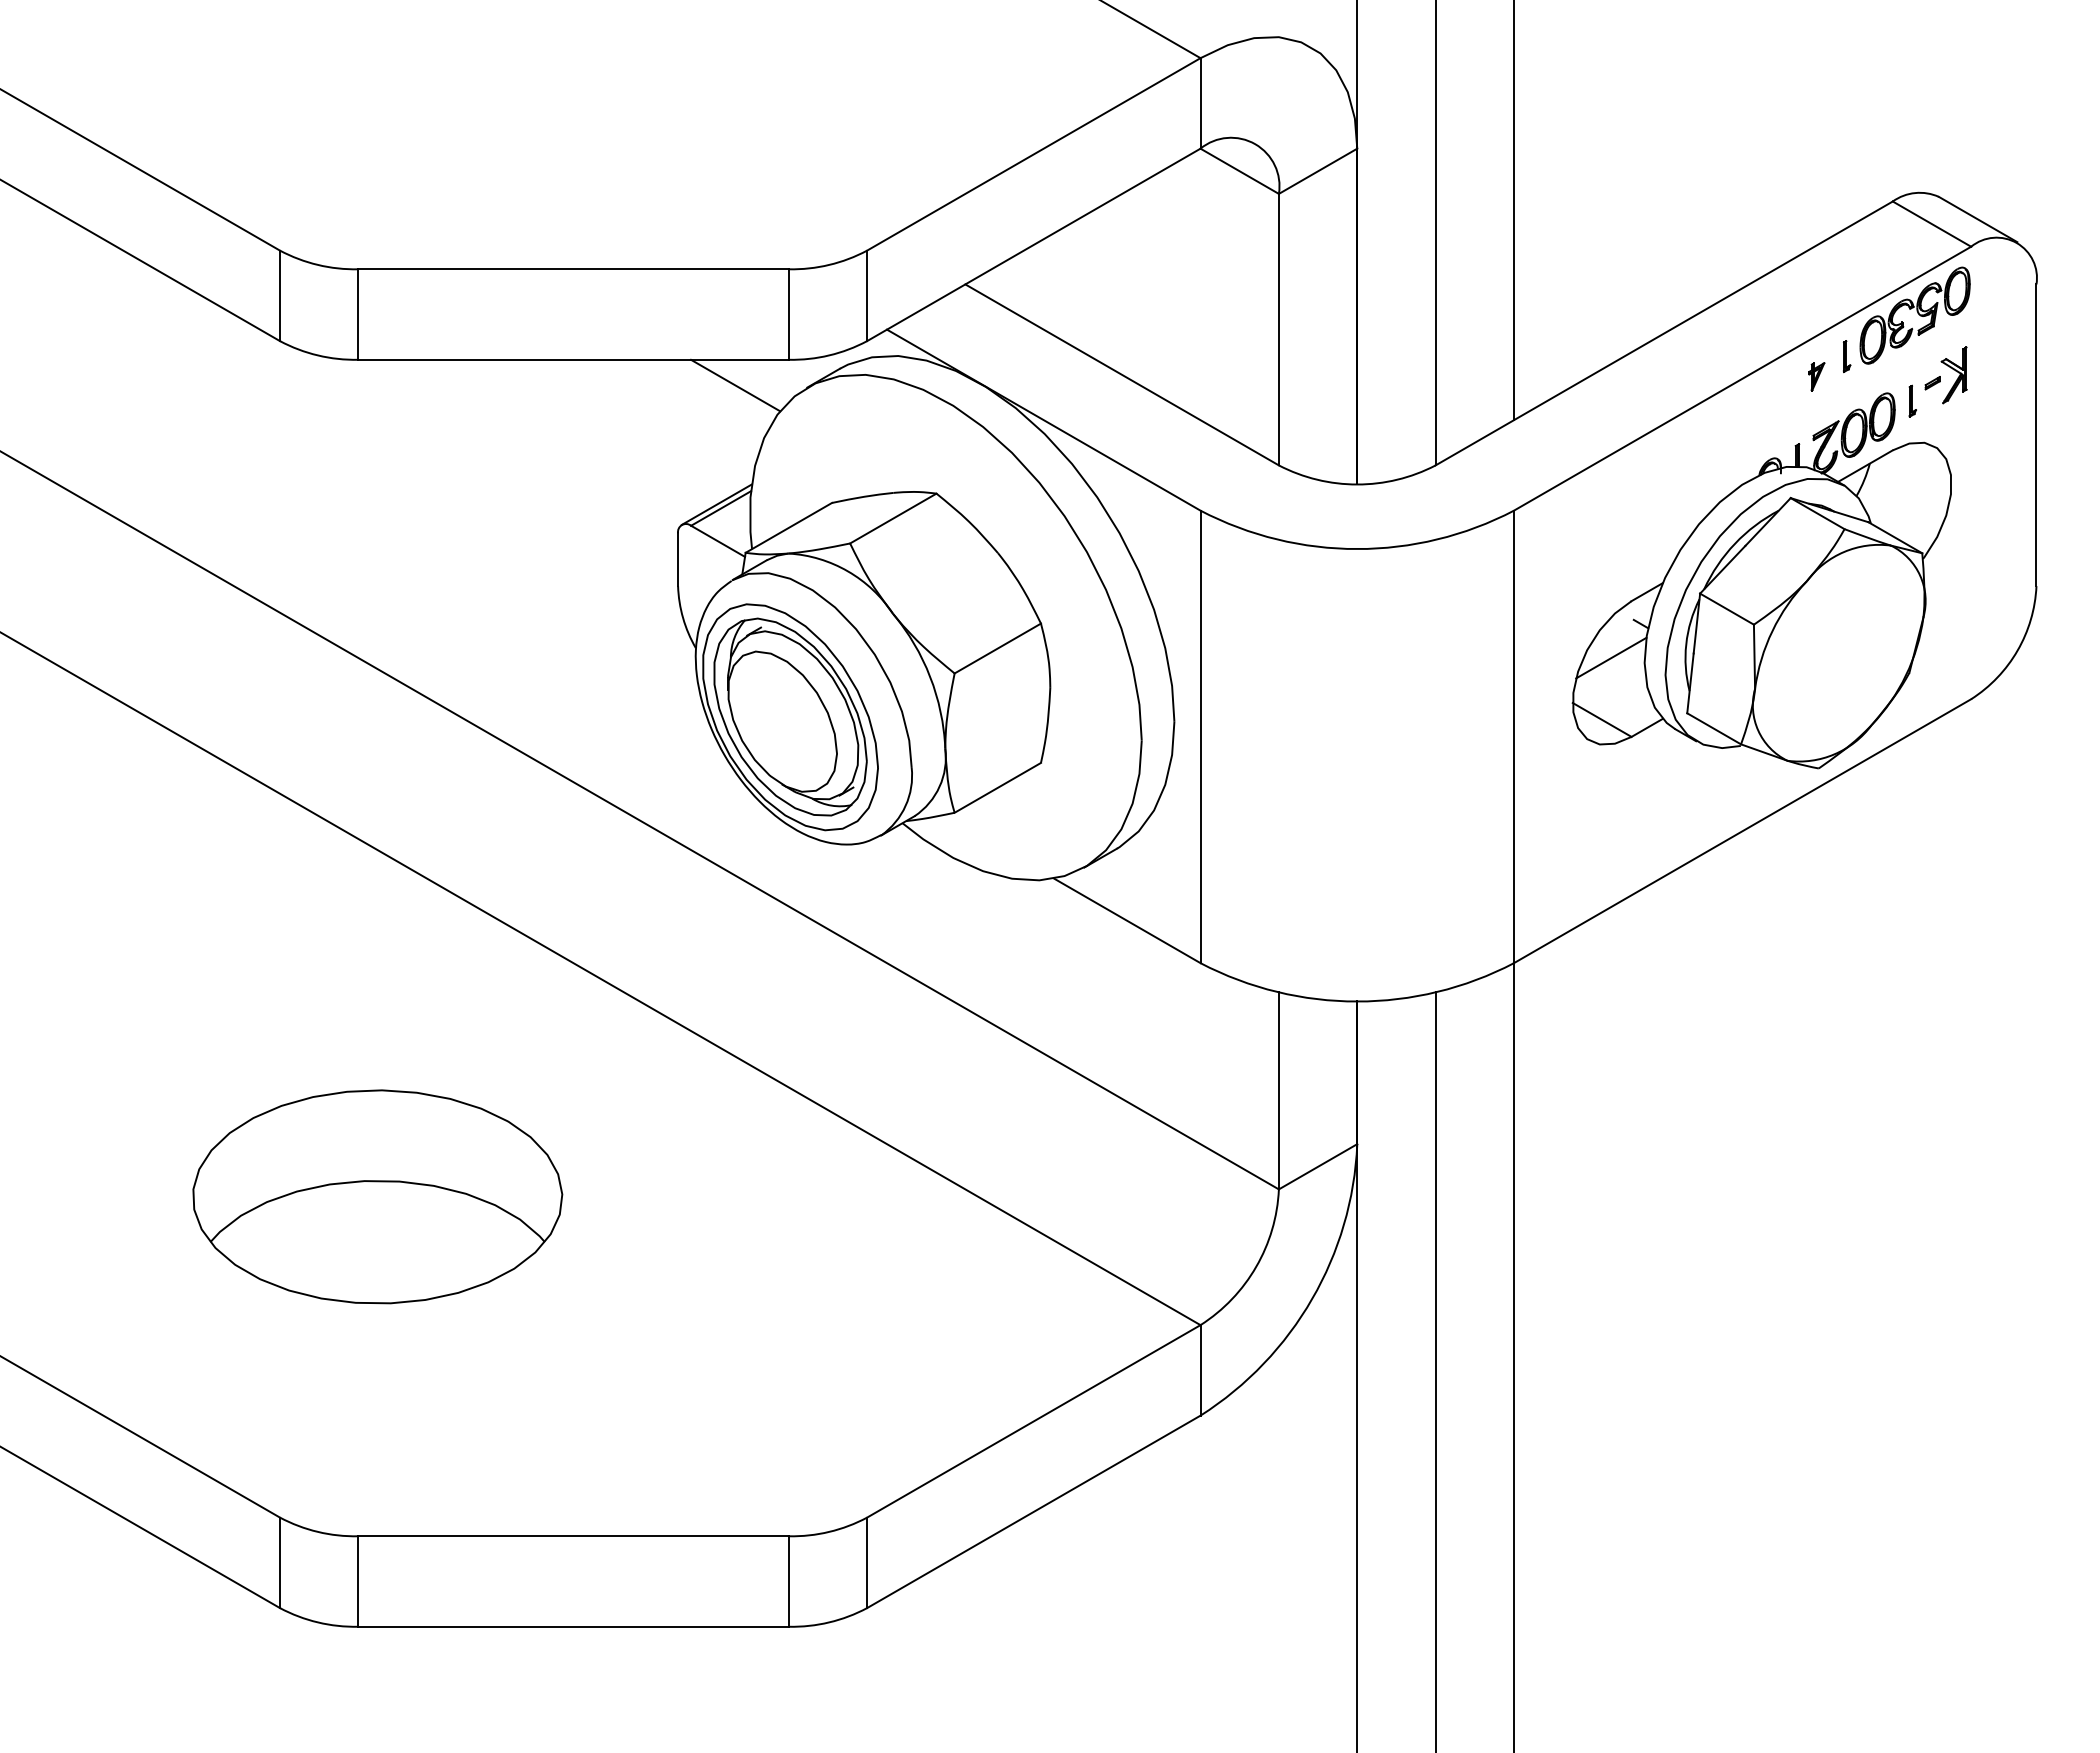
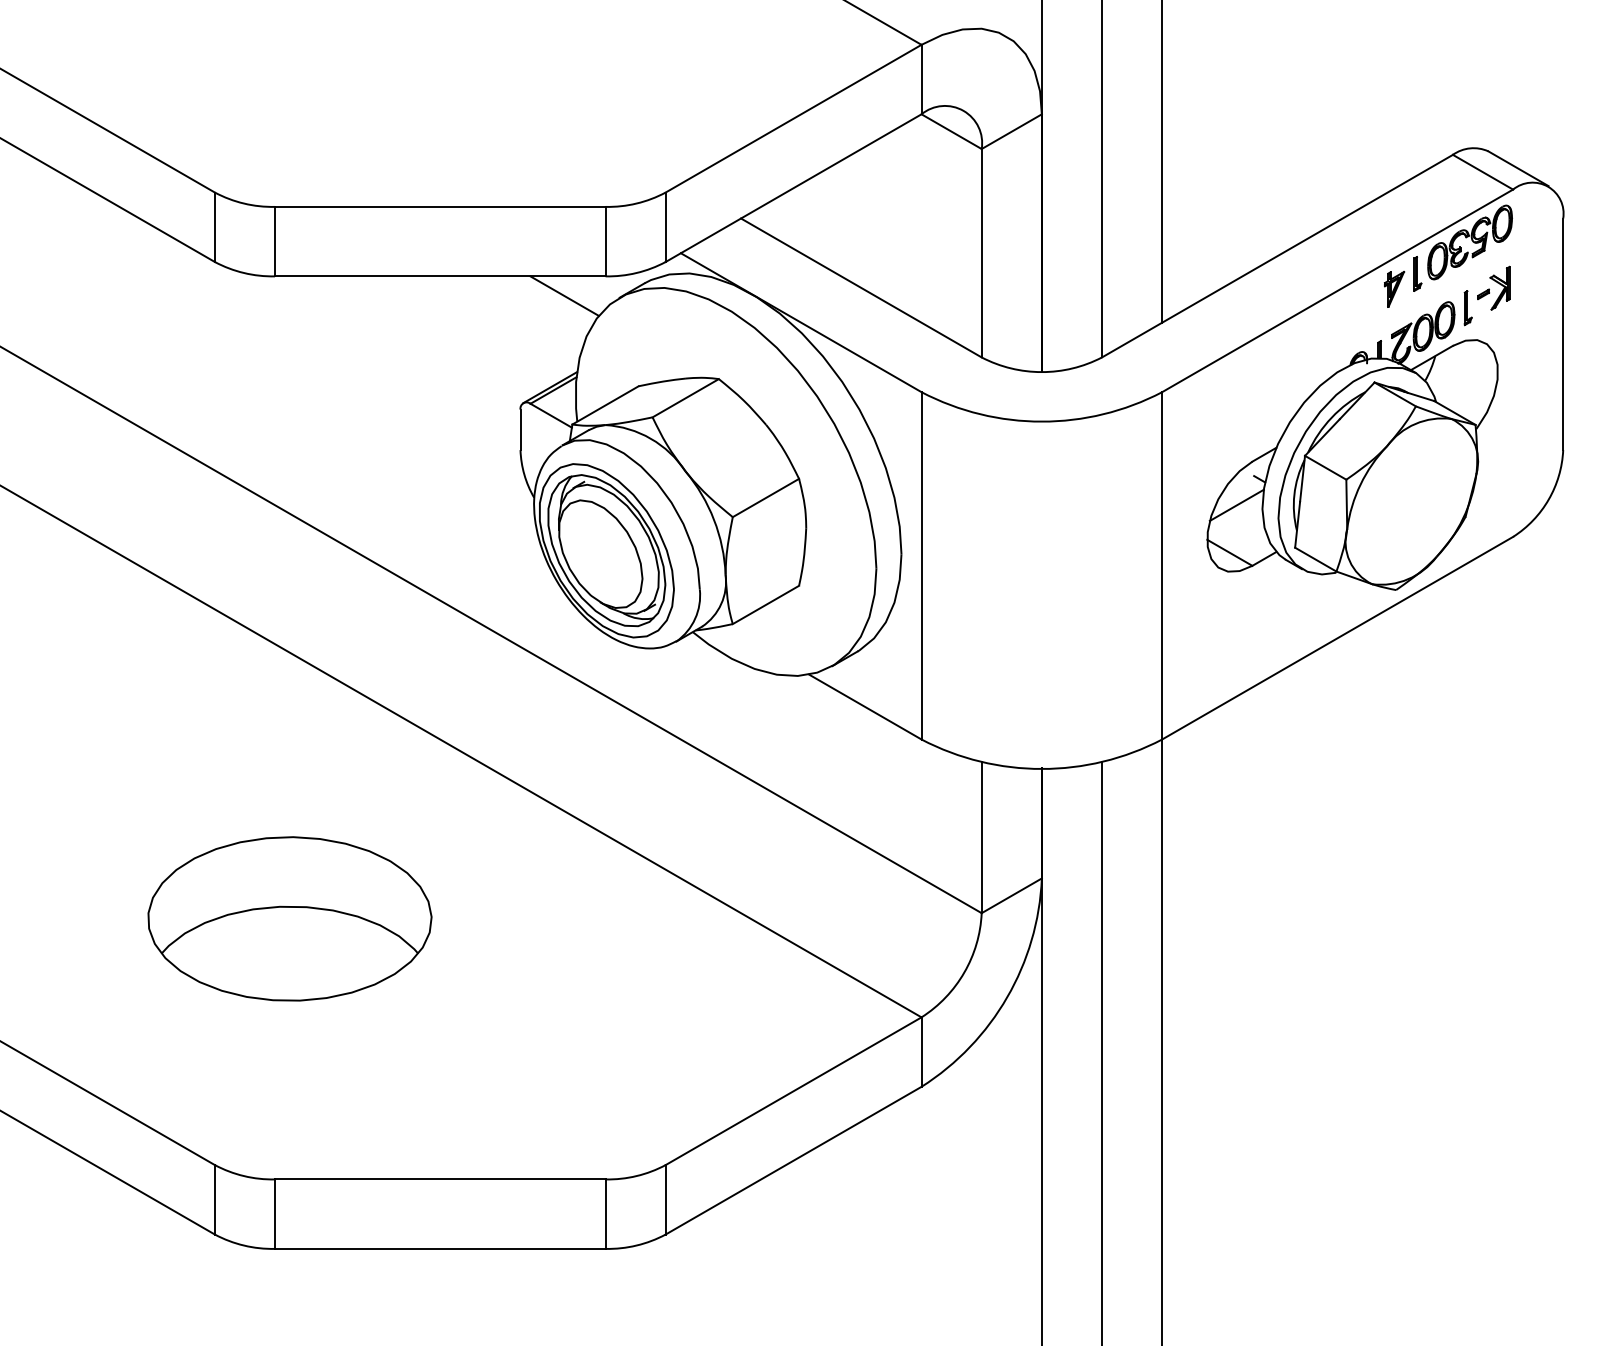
part: (1846, 356) -> (1417, 273), size x1.43
part: (1816, 376) -> (1394, 289), size x1.67
part: (1912, 401) -> (1468, 308), size x1.43

